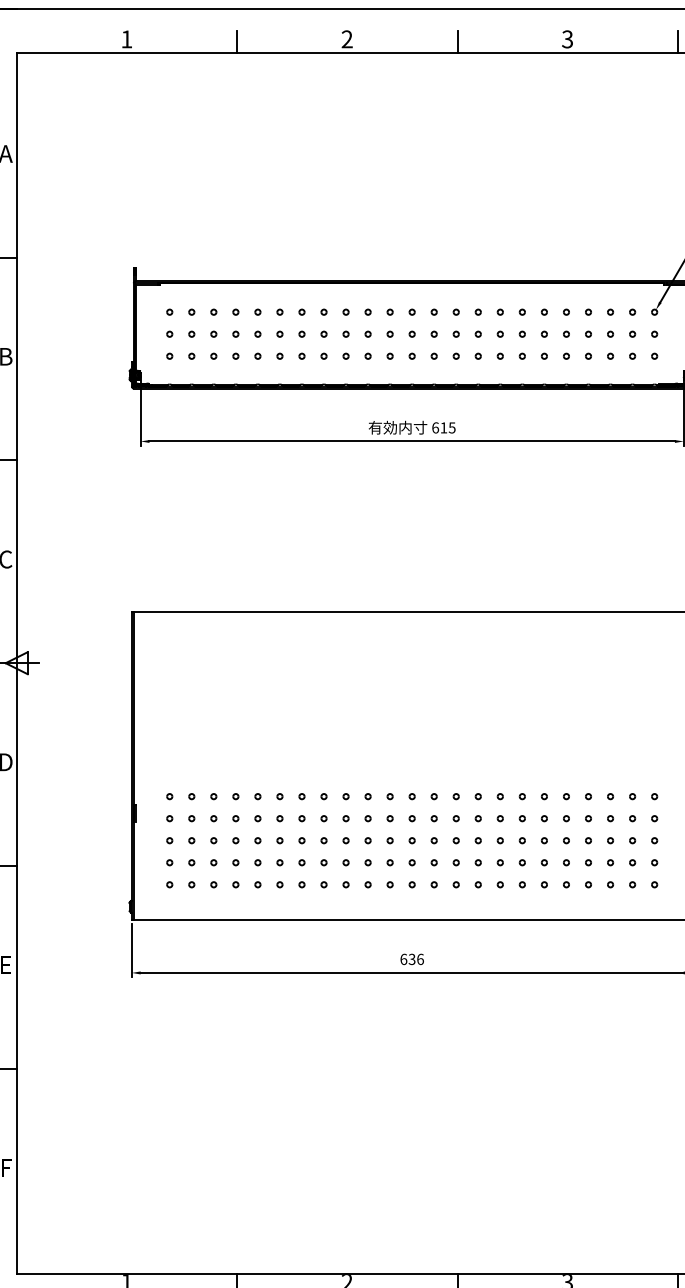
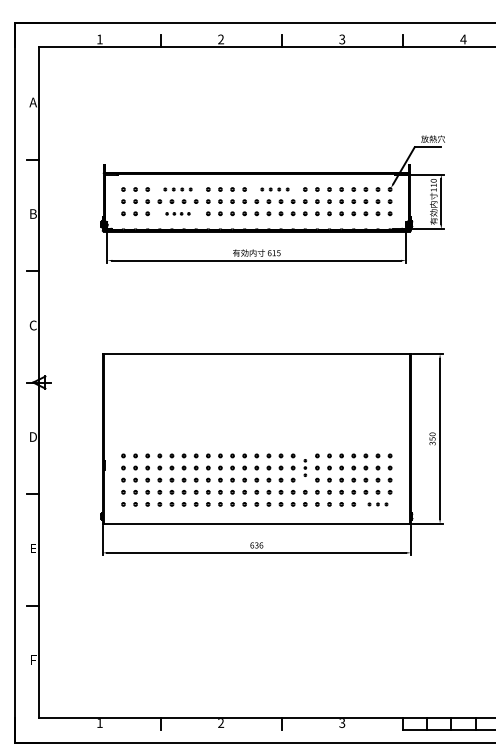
part: (267, 312) -> (177, 189), size x0.7
part: (444, 312) -> (274, 189), size x0.7
part: (267, 355) -> (177, 213), size x0.6
part: (500, 817) -> (305, 467), size x0.6
part: (631, 884) -> (377, 504), size x0.7

